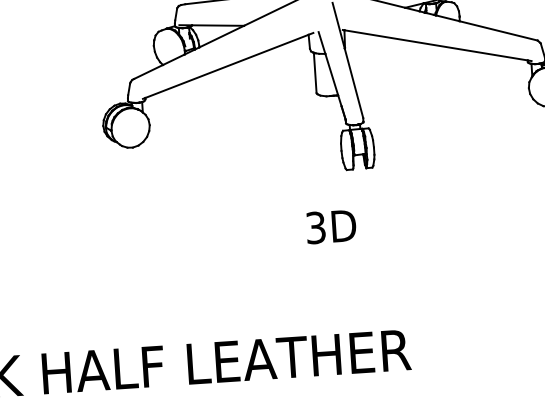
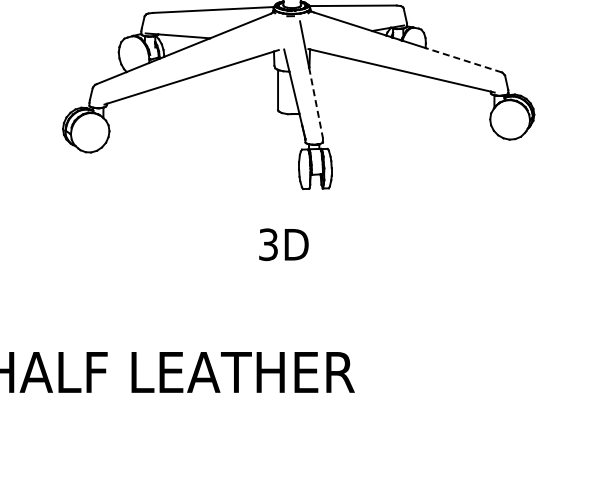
line: (498, 31) -> (463, 60), solid -> dashed
line: (354, 83) -> (316, 103), solid -> dashed

